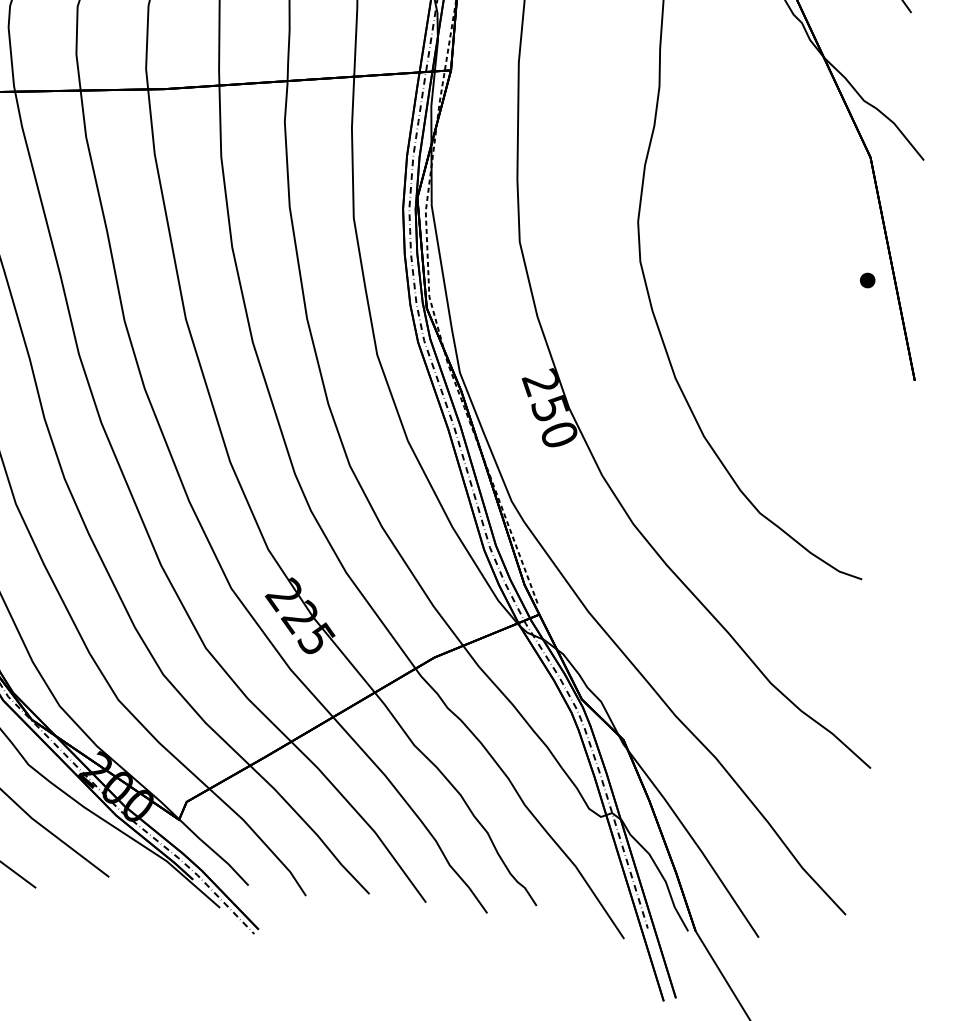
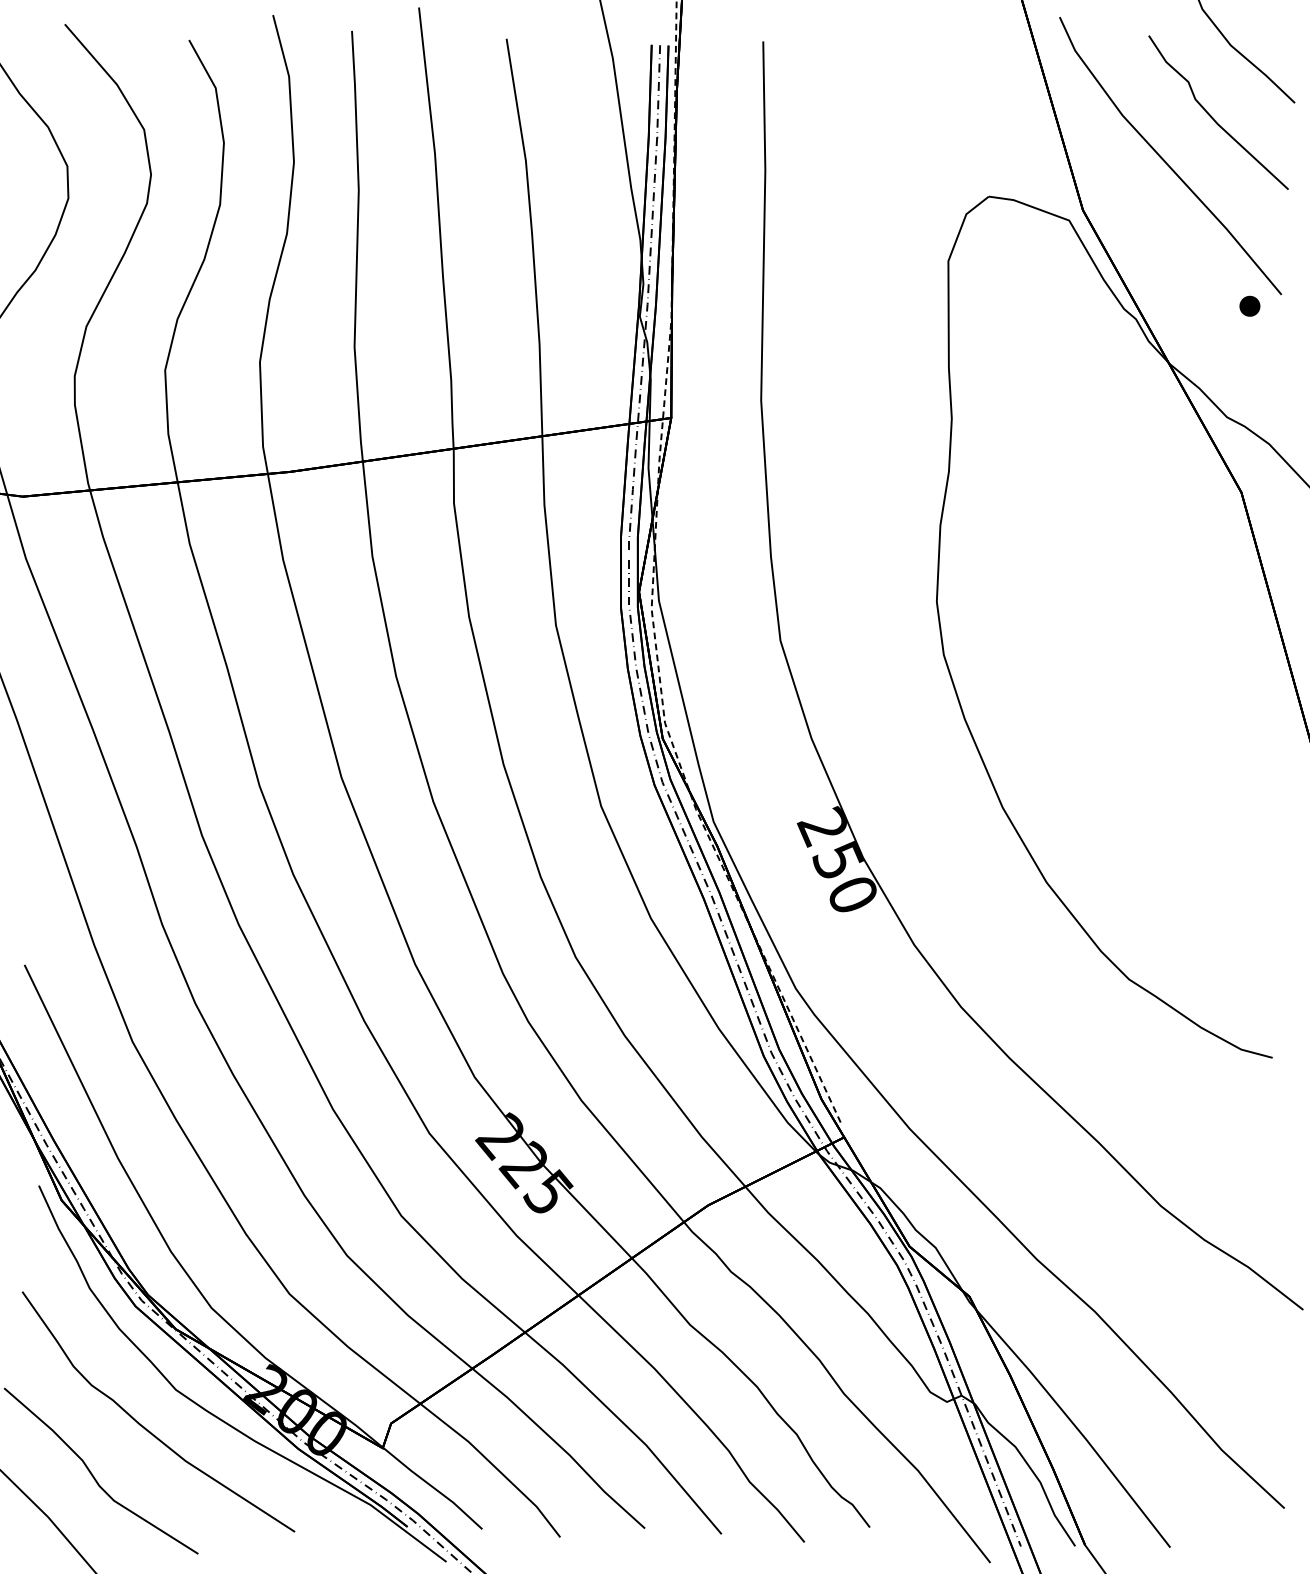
part: (867, 279) -> (1249, 305), moved

